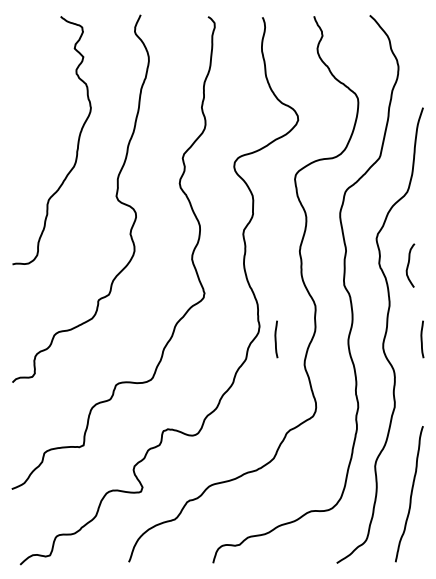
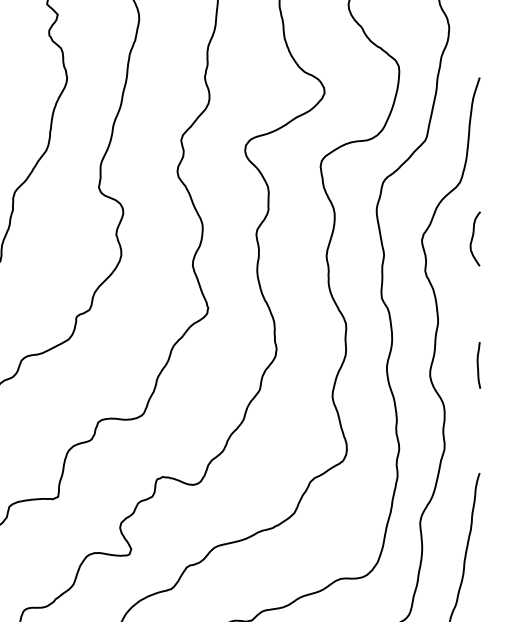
curve: (409, 264) -> (474, 237), moved
curve: (276, 339) -> (297, 365), removed

